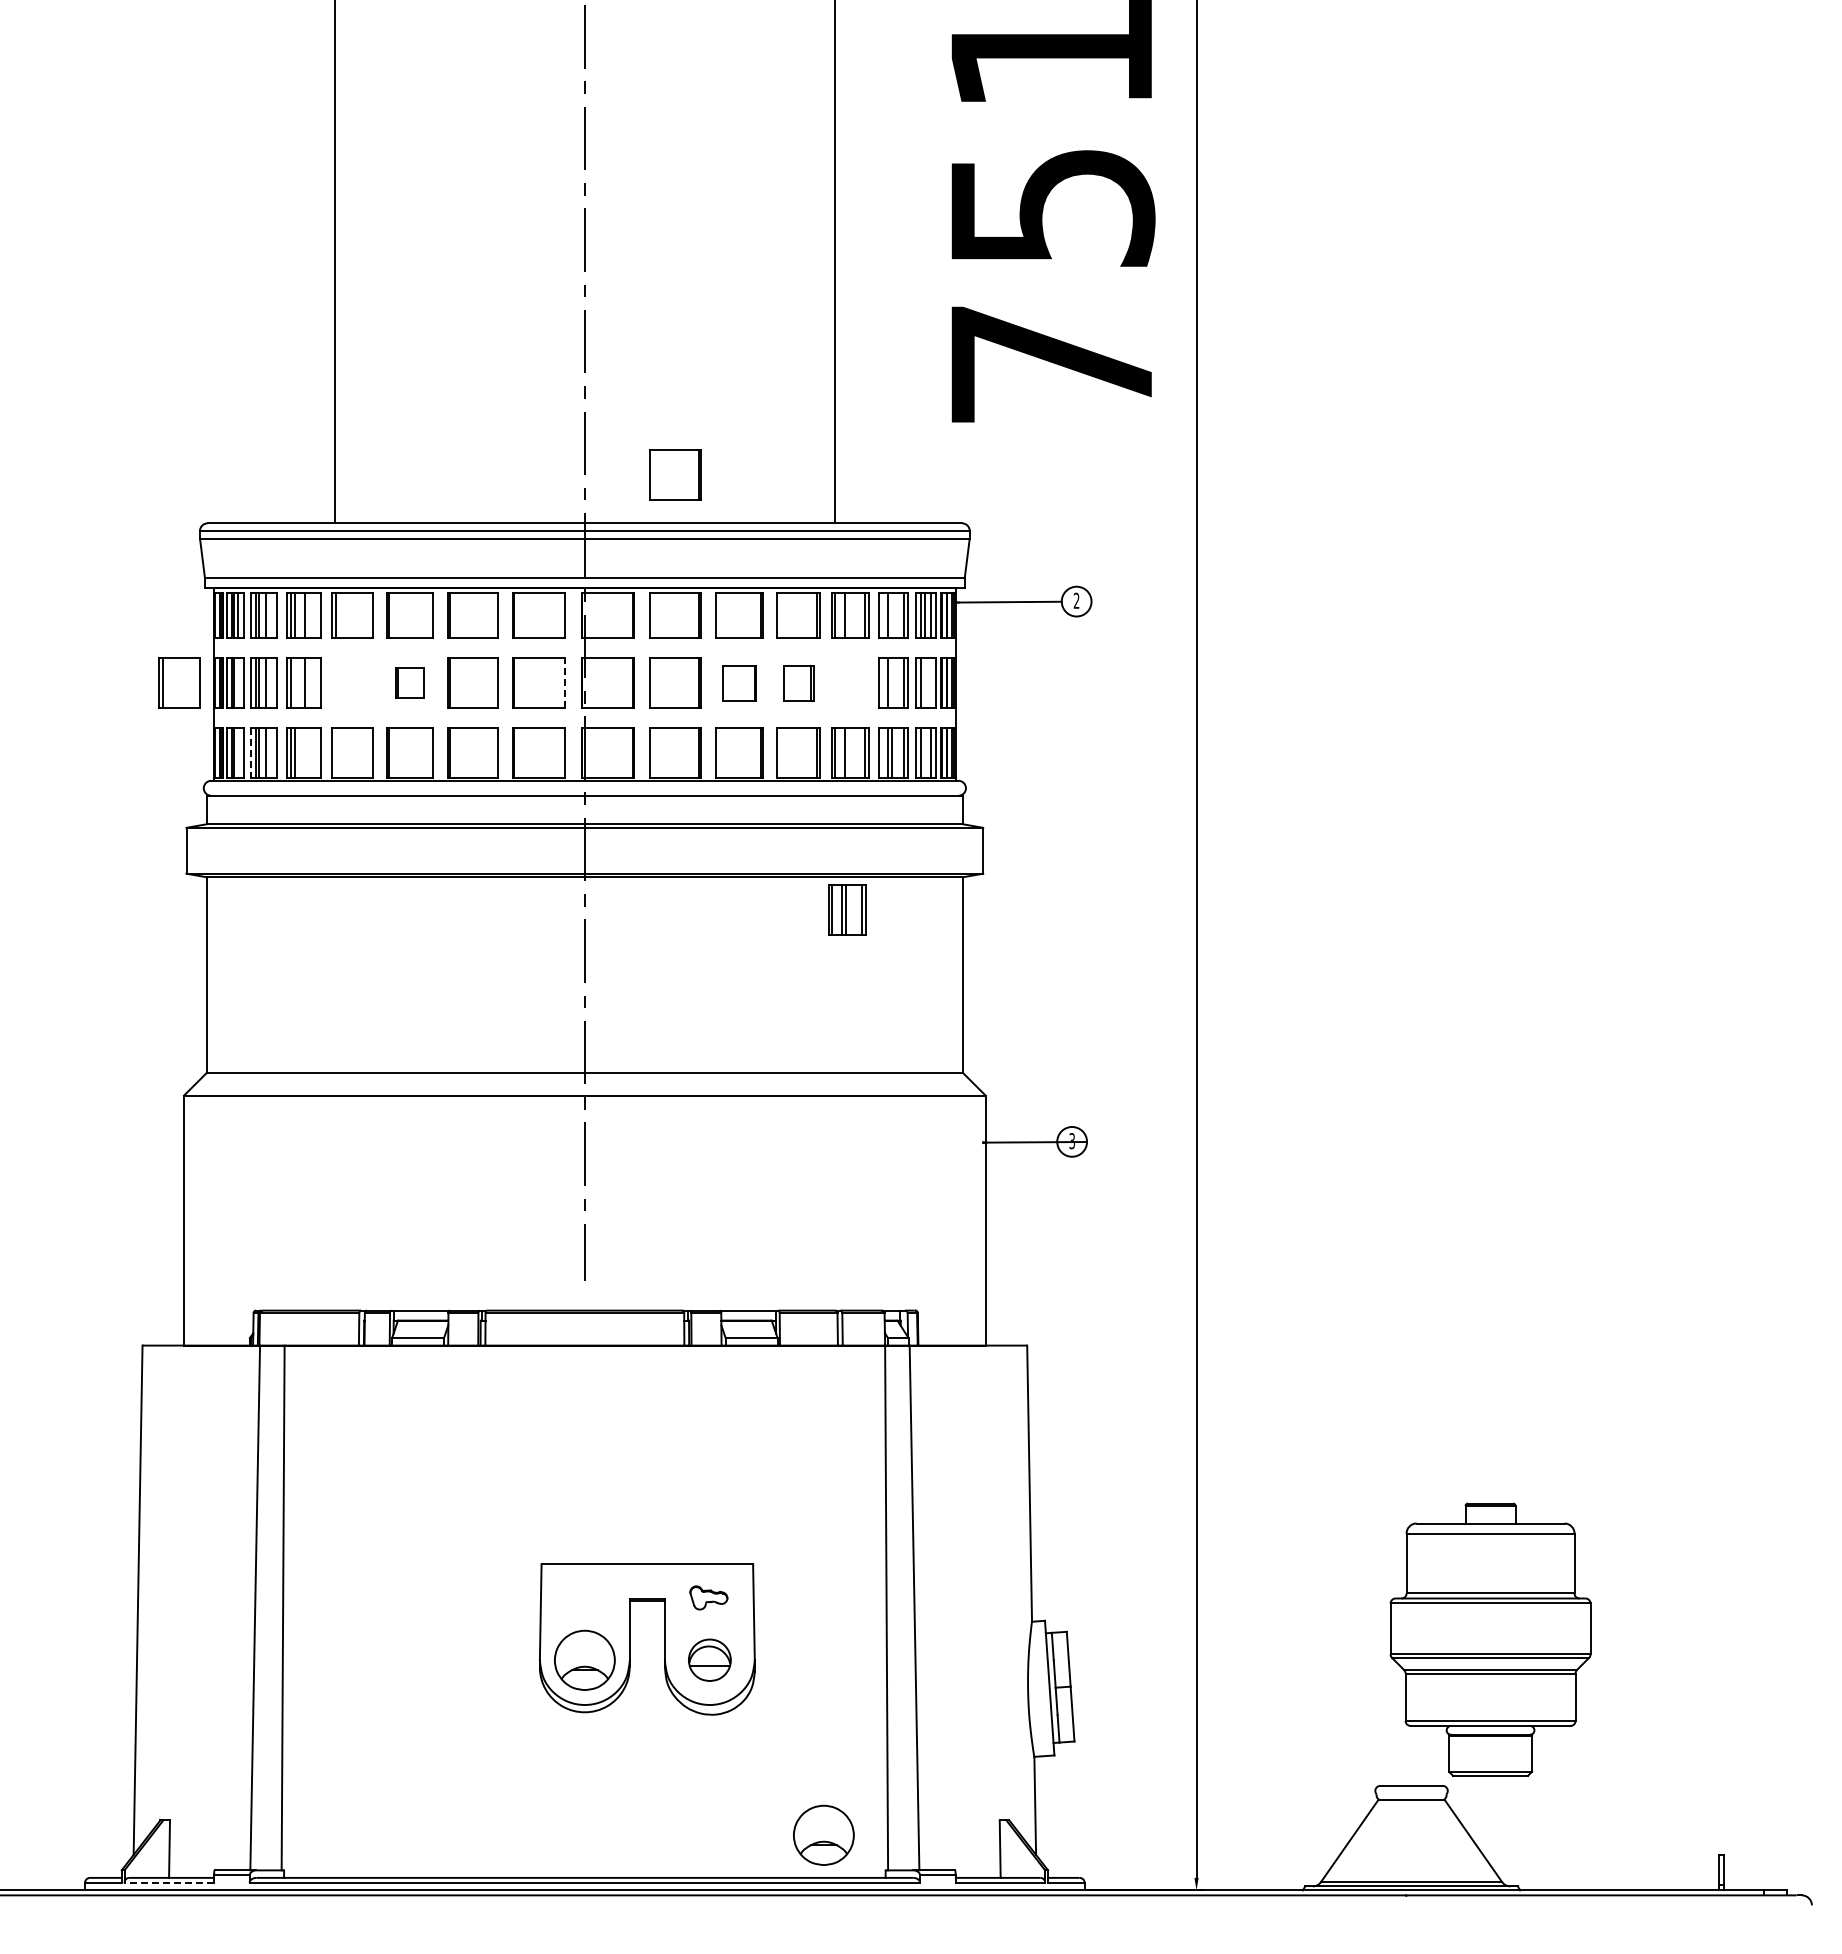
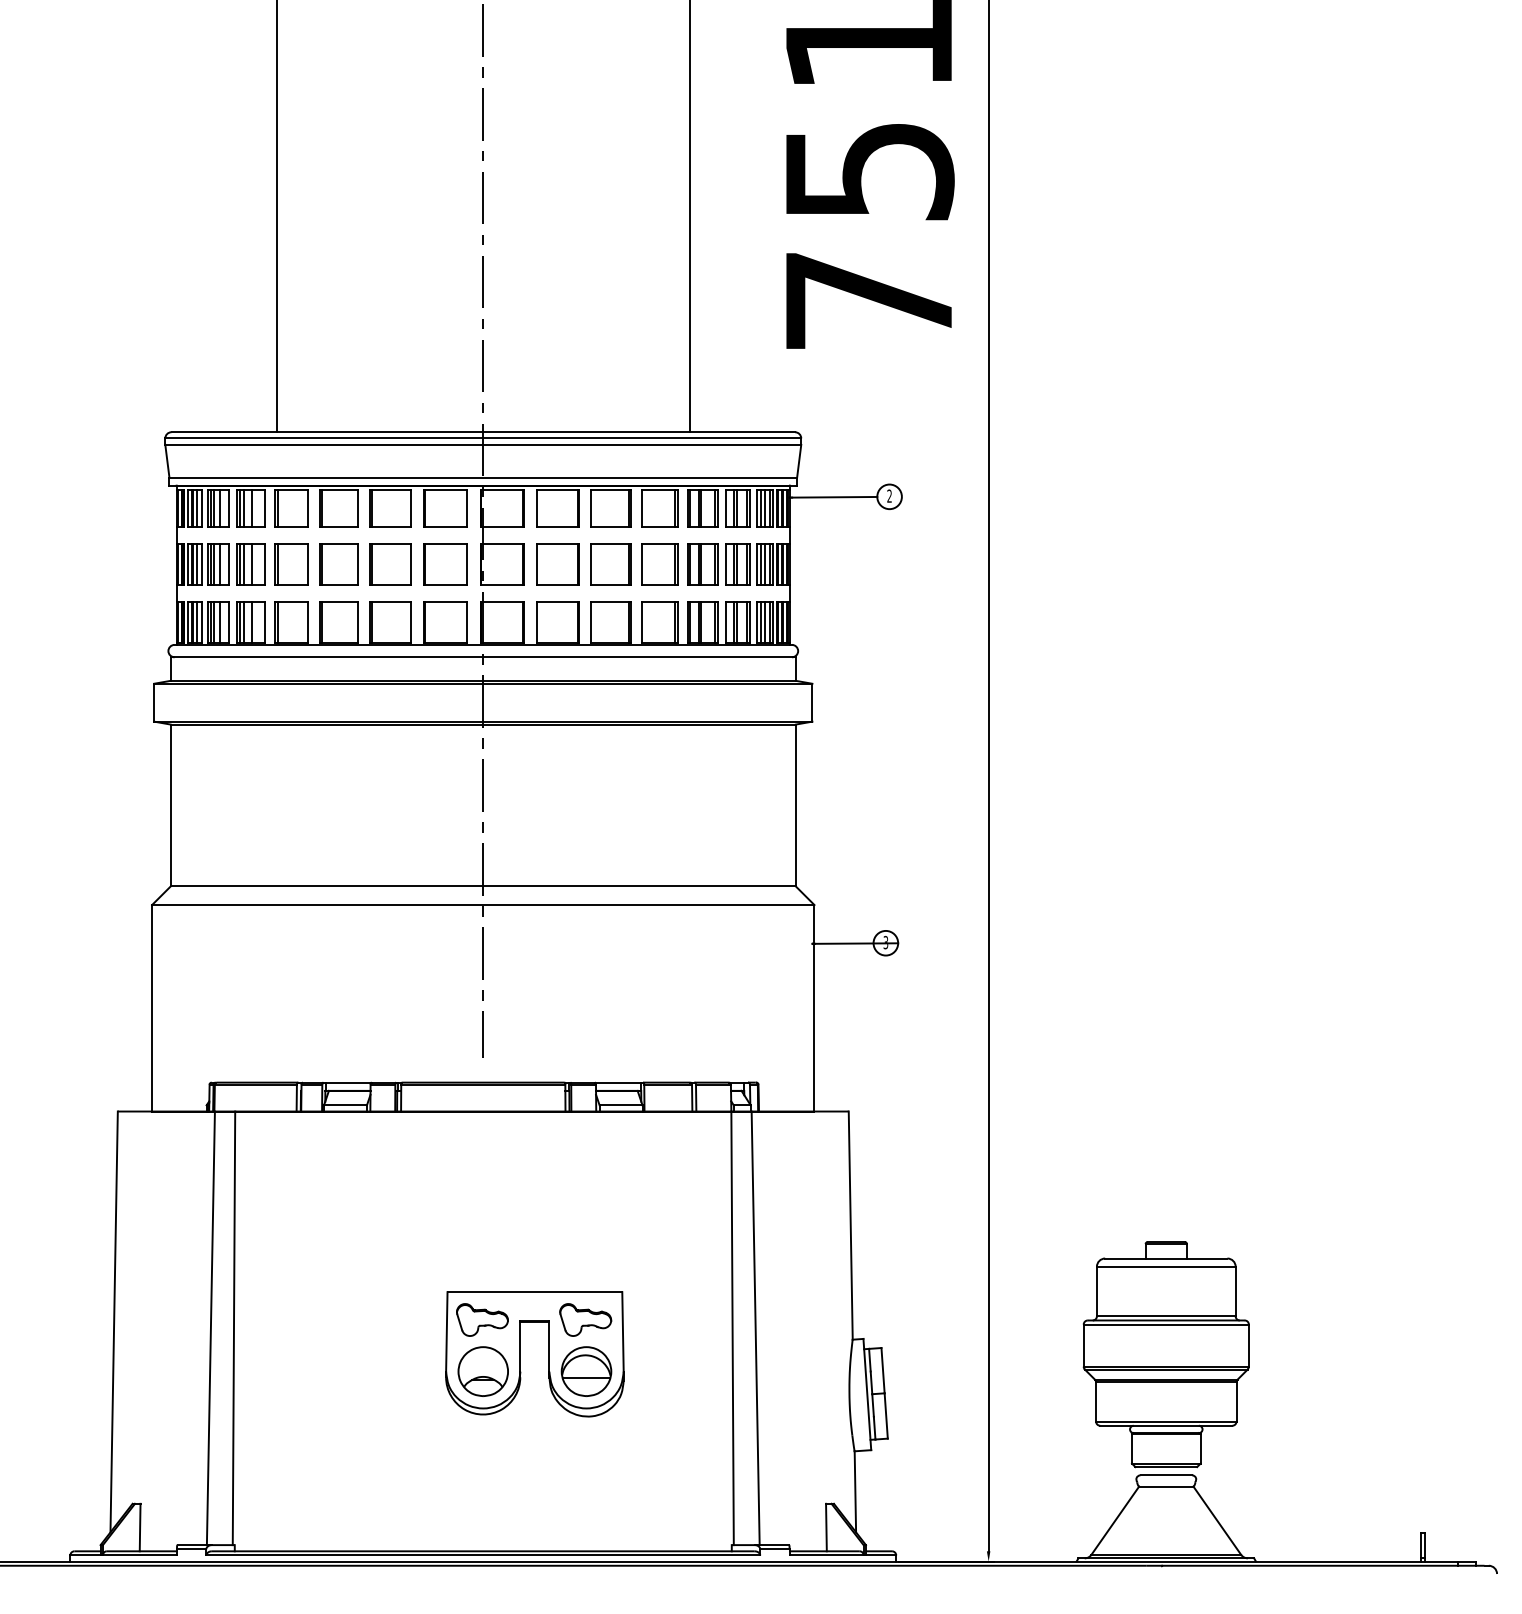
part: (675, 474) -> (558, 391), removed
line: (848, 615) -> (701, 508), added
line: (892, 615) -> (737, 508), added
part: (179, 682) -> (291, 563), moved
part: (409, 682) -> (338, 563), size x1.67
part: (739, 682) -> (611, 563), size x1.43
part: (798, 682) -> (659, 563), size x1.43
line: (238, 683) -> (197, 564), added
line: (294, 683) -> (243, 564), added
line: (565, 683) -> (467, 564), dashed -> solid
line: (892, 683) -> (737, 564), added
line: (925, 683) -> (764, 564), added
line: (931, 683) -> (769, 564), added
line: (238, 753) -> (197, 622), added
line: (251, 753) -> (207, 622), dashed -> solid
line: (304, 753) -> (251, 622), added
line: (335, 753) -> (277, 622), added
line: (848, 753) -> (701, 622), added
line: (925, 753) -> (764, 622), added
part: (847, 909) -> (702, 563), moved
part: (583, 1597) -> (482, 1319), added
part: (708, 1597) -> (585, 1319), size x1.67
part: (1490, 1639) -> (1166, 1354), moved
part: (709, 1659) -> (586, 1370), size x1.43
part: (823, 1834) -> (680, 1515), removed
line: (169, 1882) -> (140, 1555), dashed -> solid

